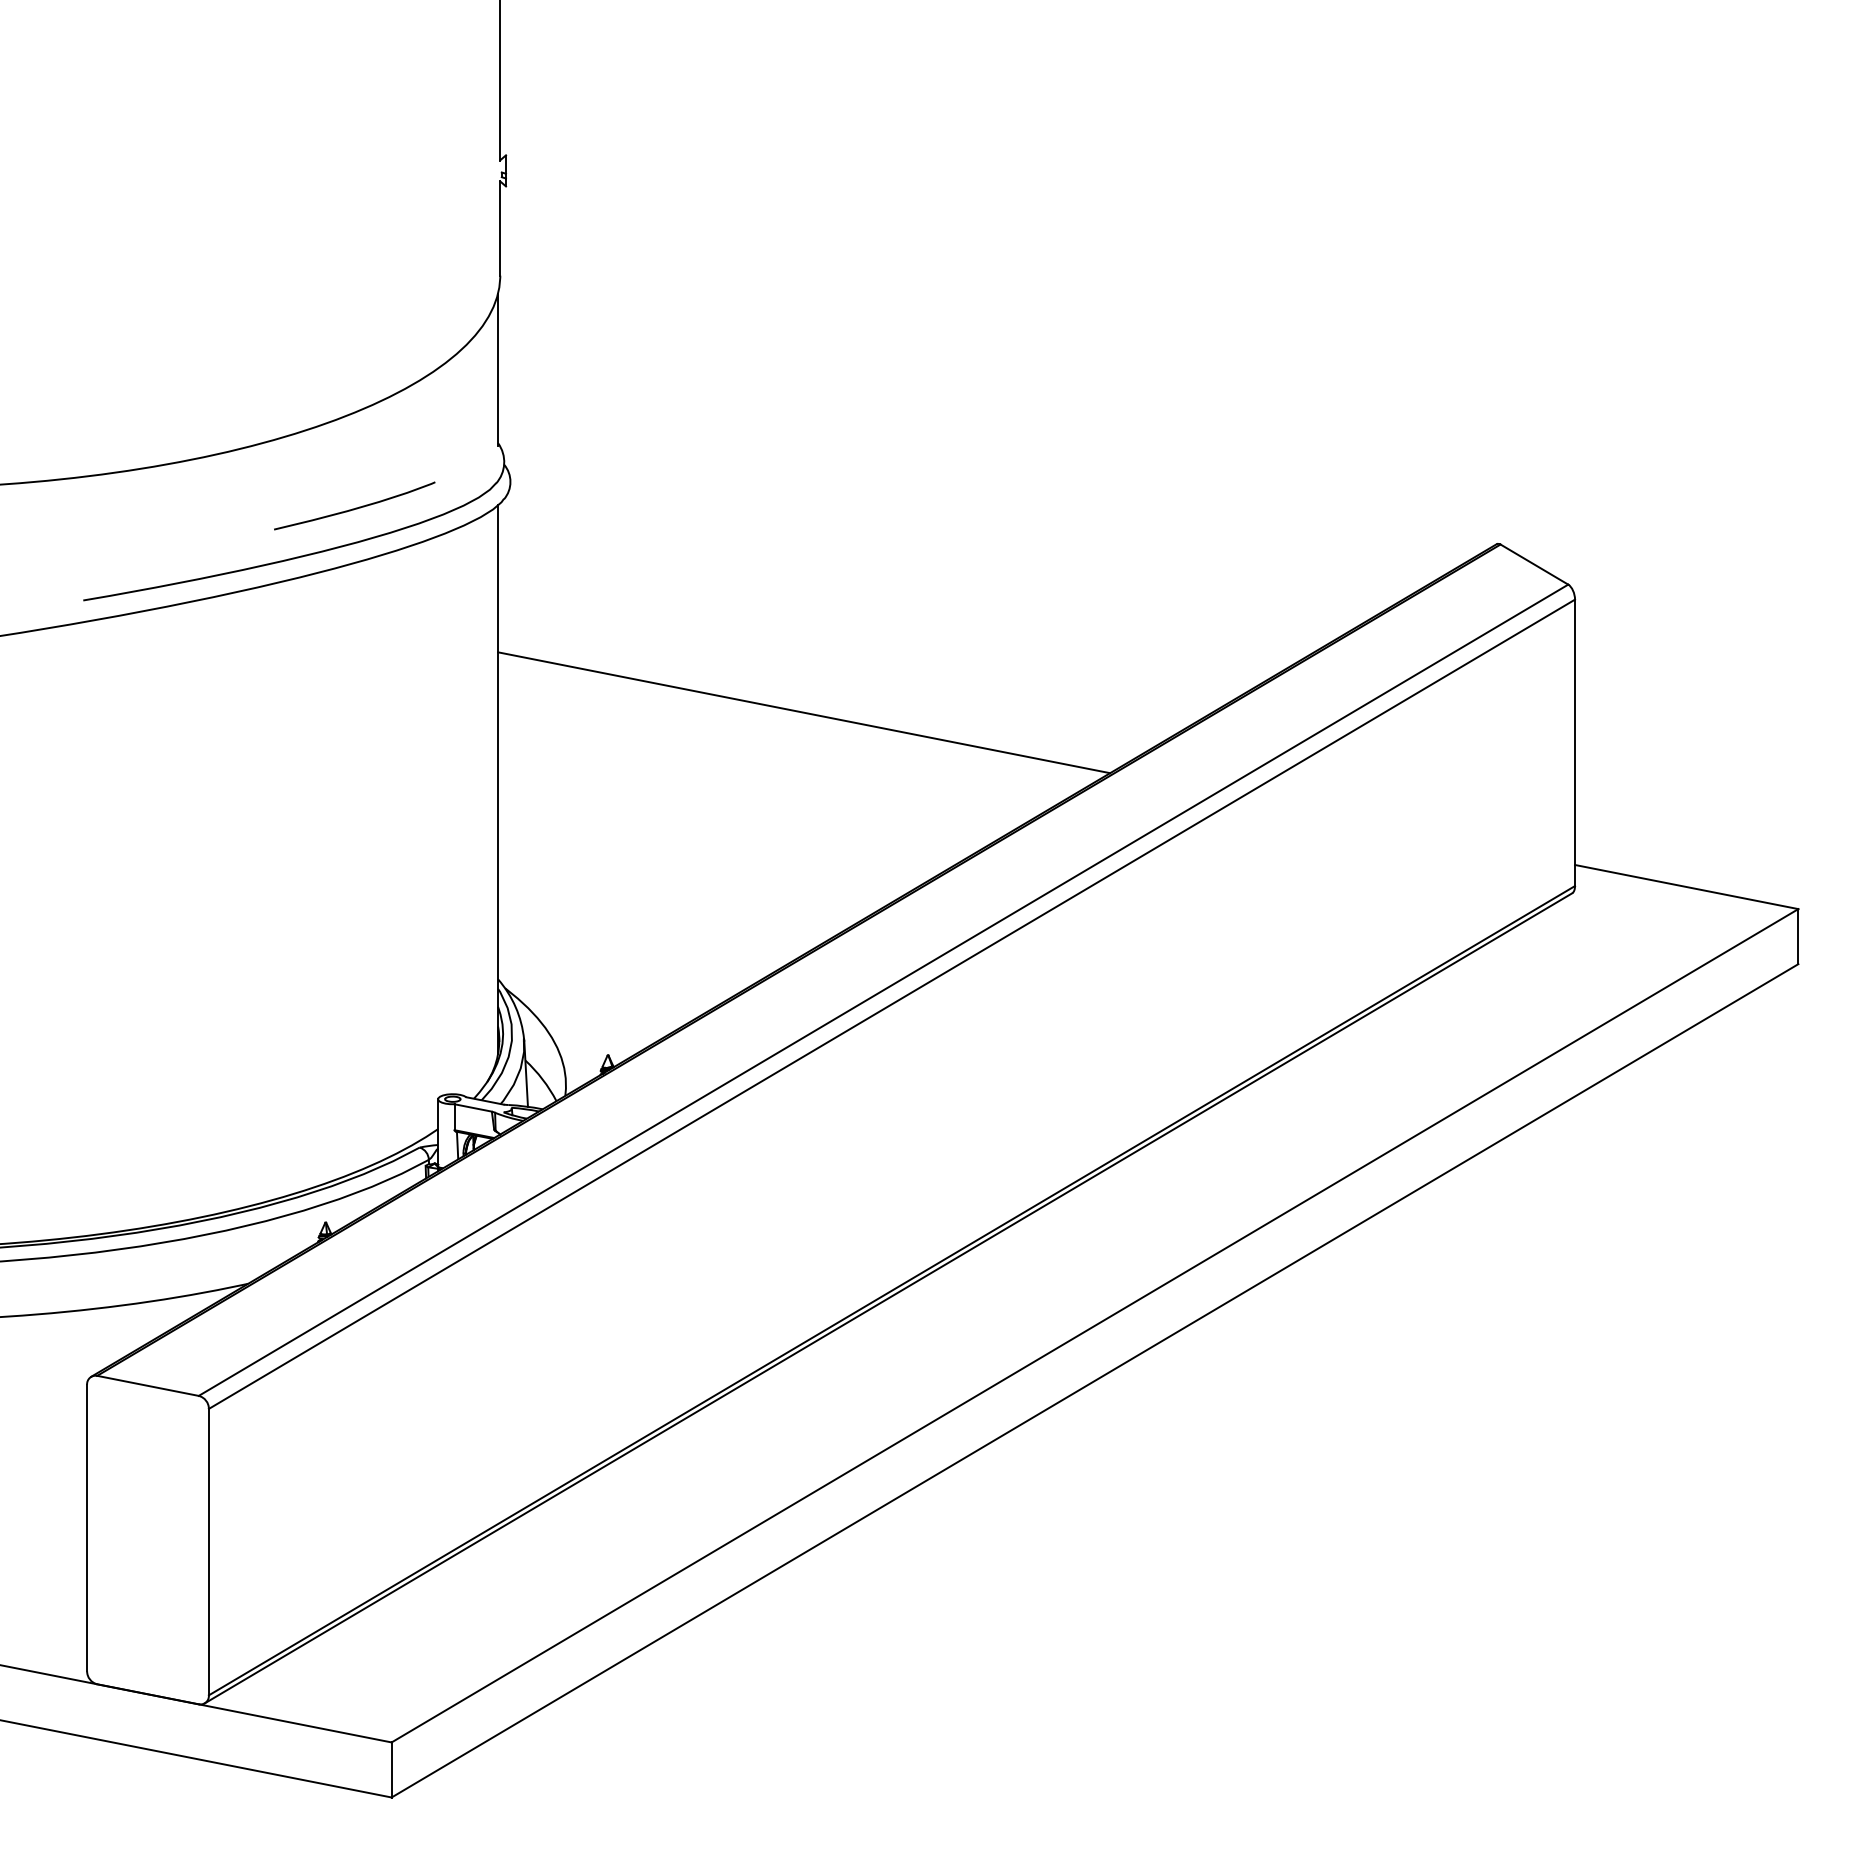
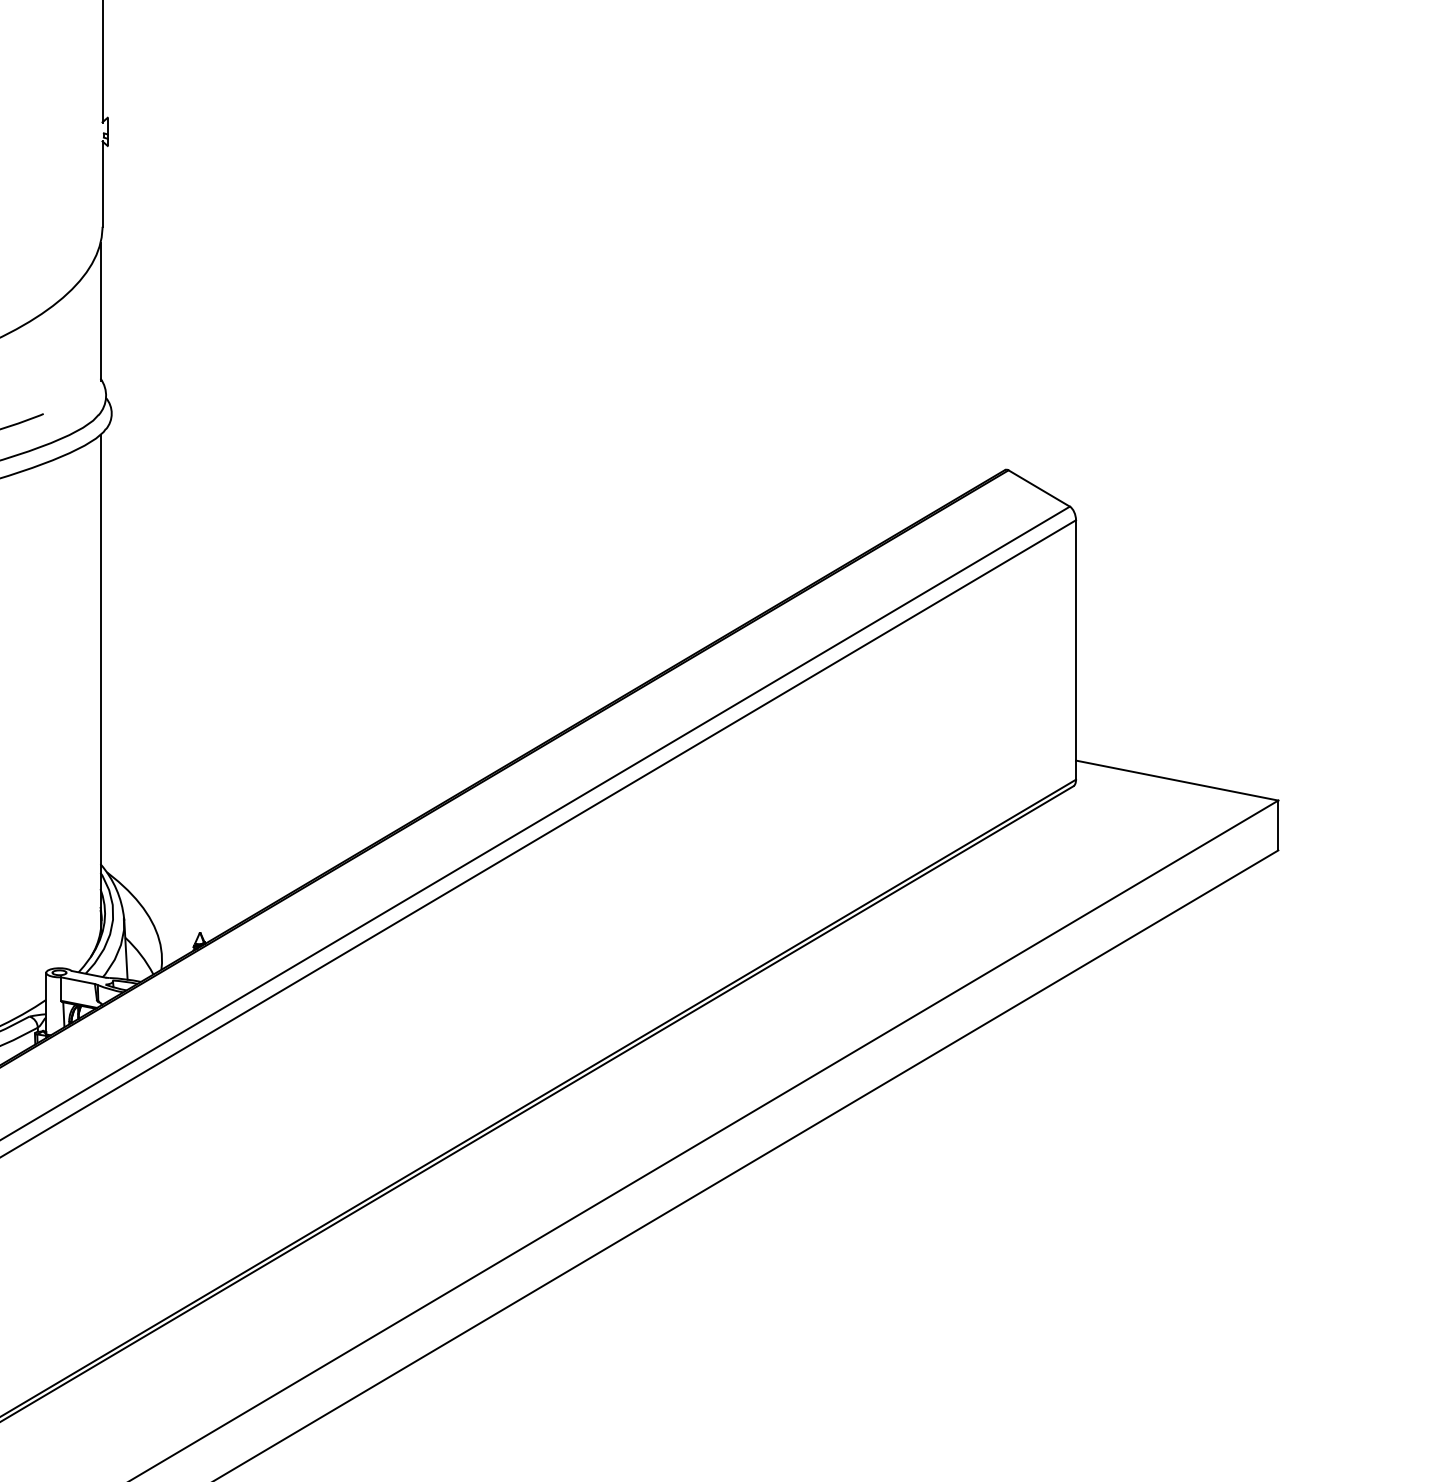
line: (804, 712) -> (378, 622), removed

